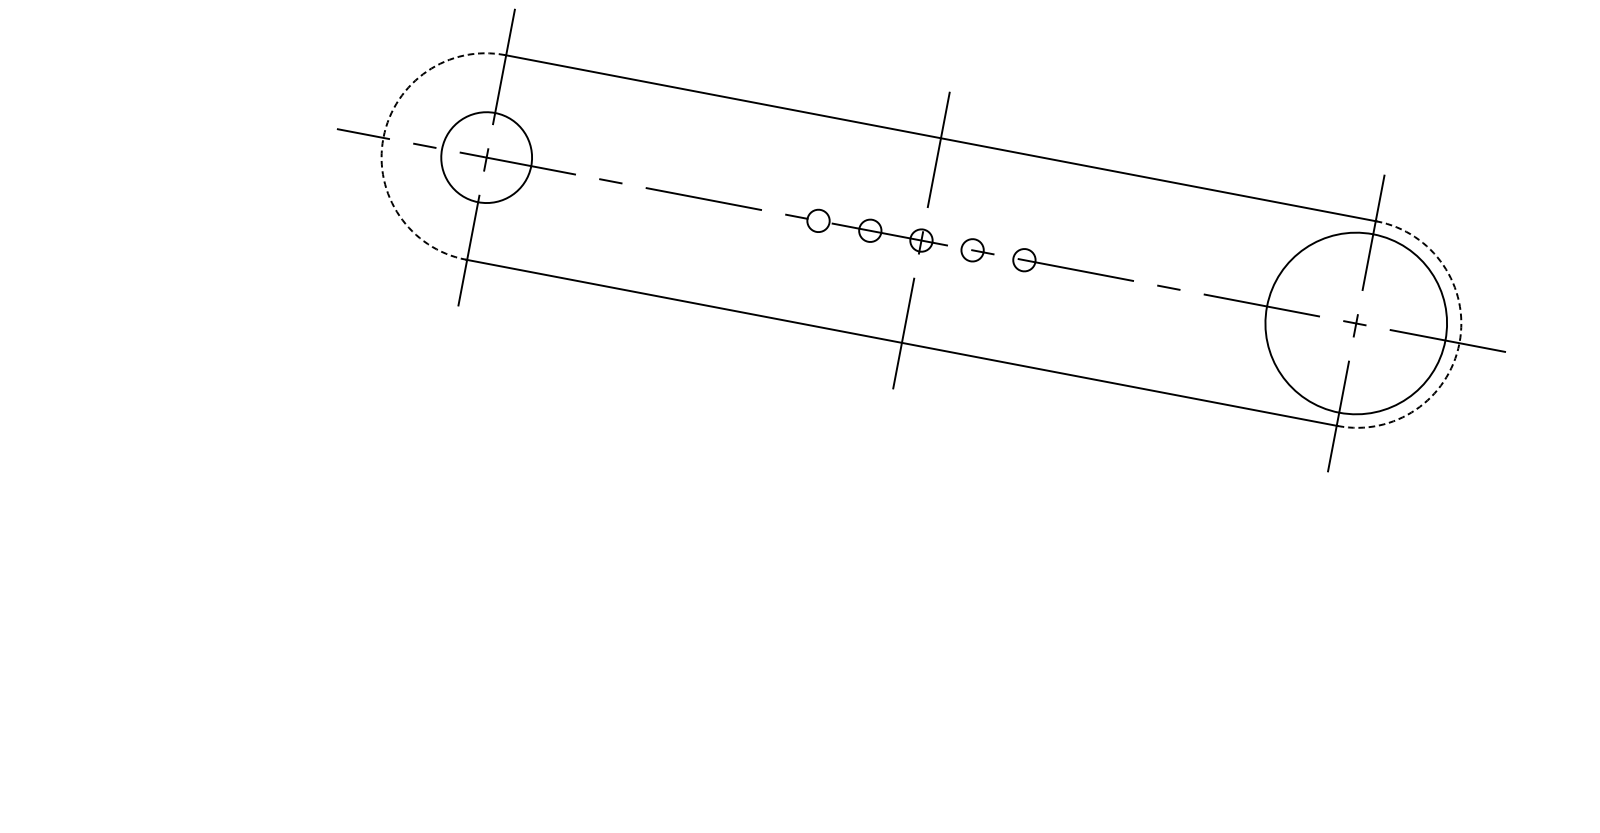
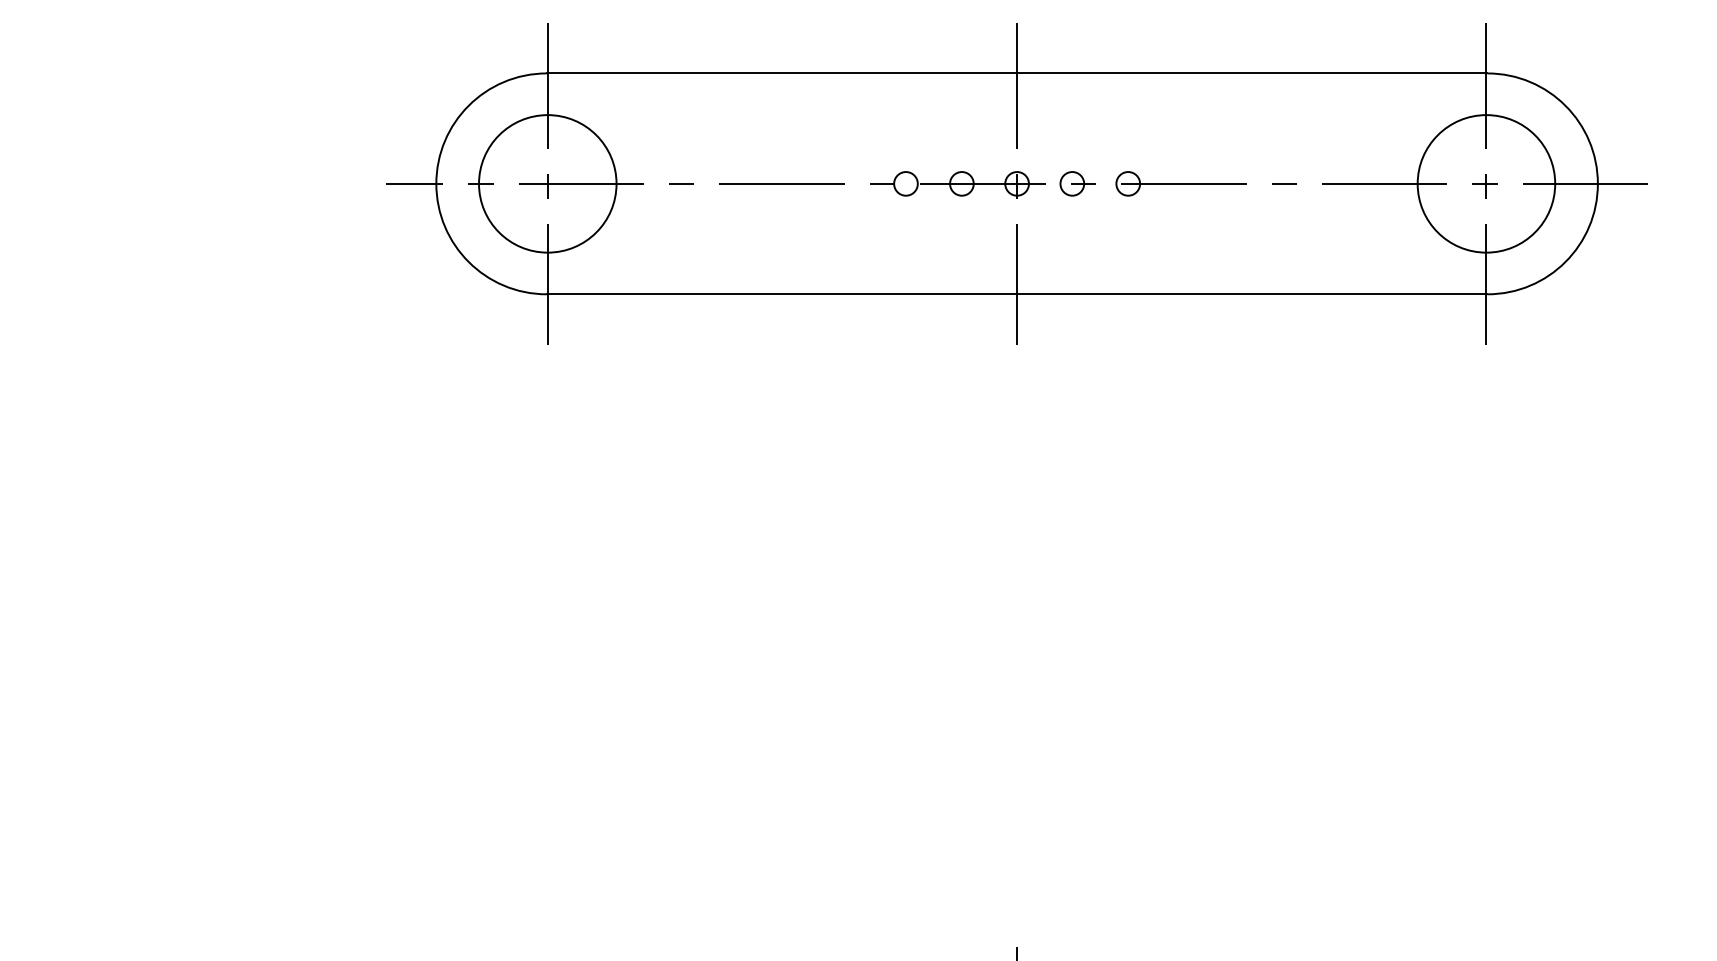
arc: (383, 137) -> (436, 183), dashed -> solid
circle: (486, 157) -> (547, 183), size x1.43
circle: (1356, 323) -> (1486, 183), size x0.71
arc: (1459, 342) -> (1597, 183), dashed -> solid

